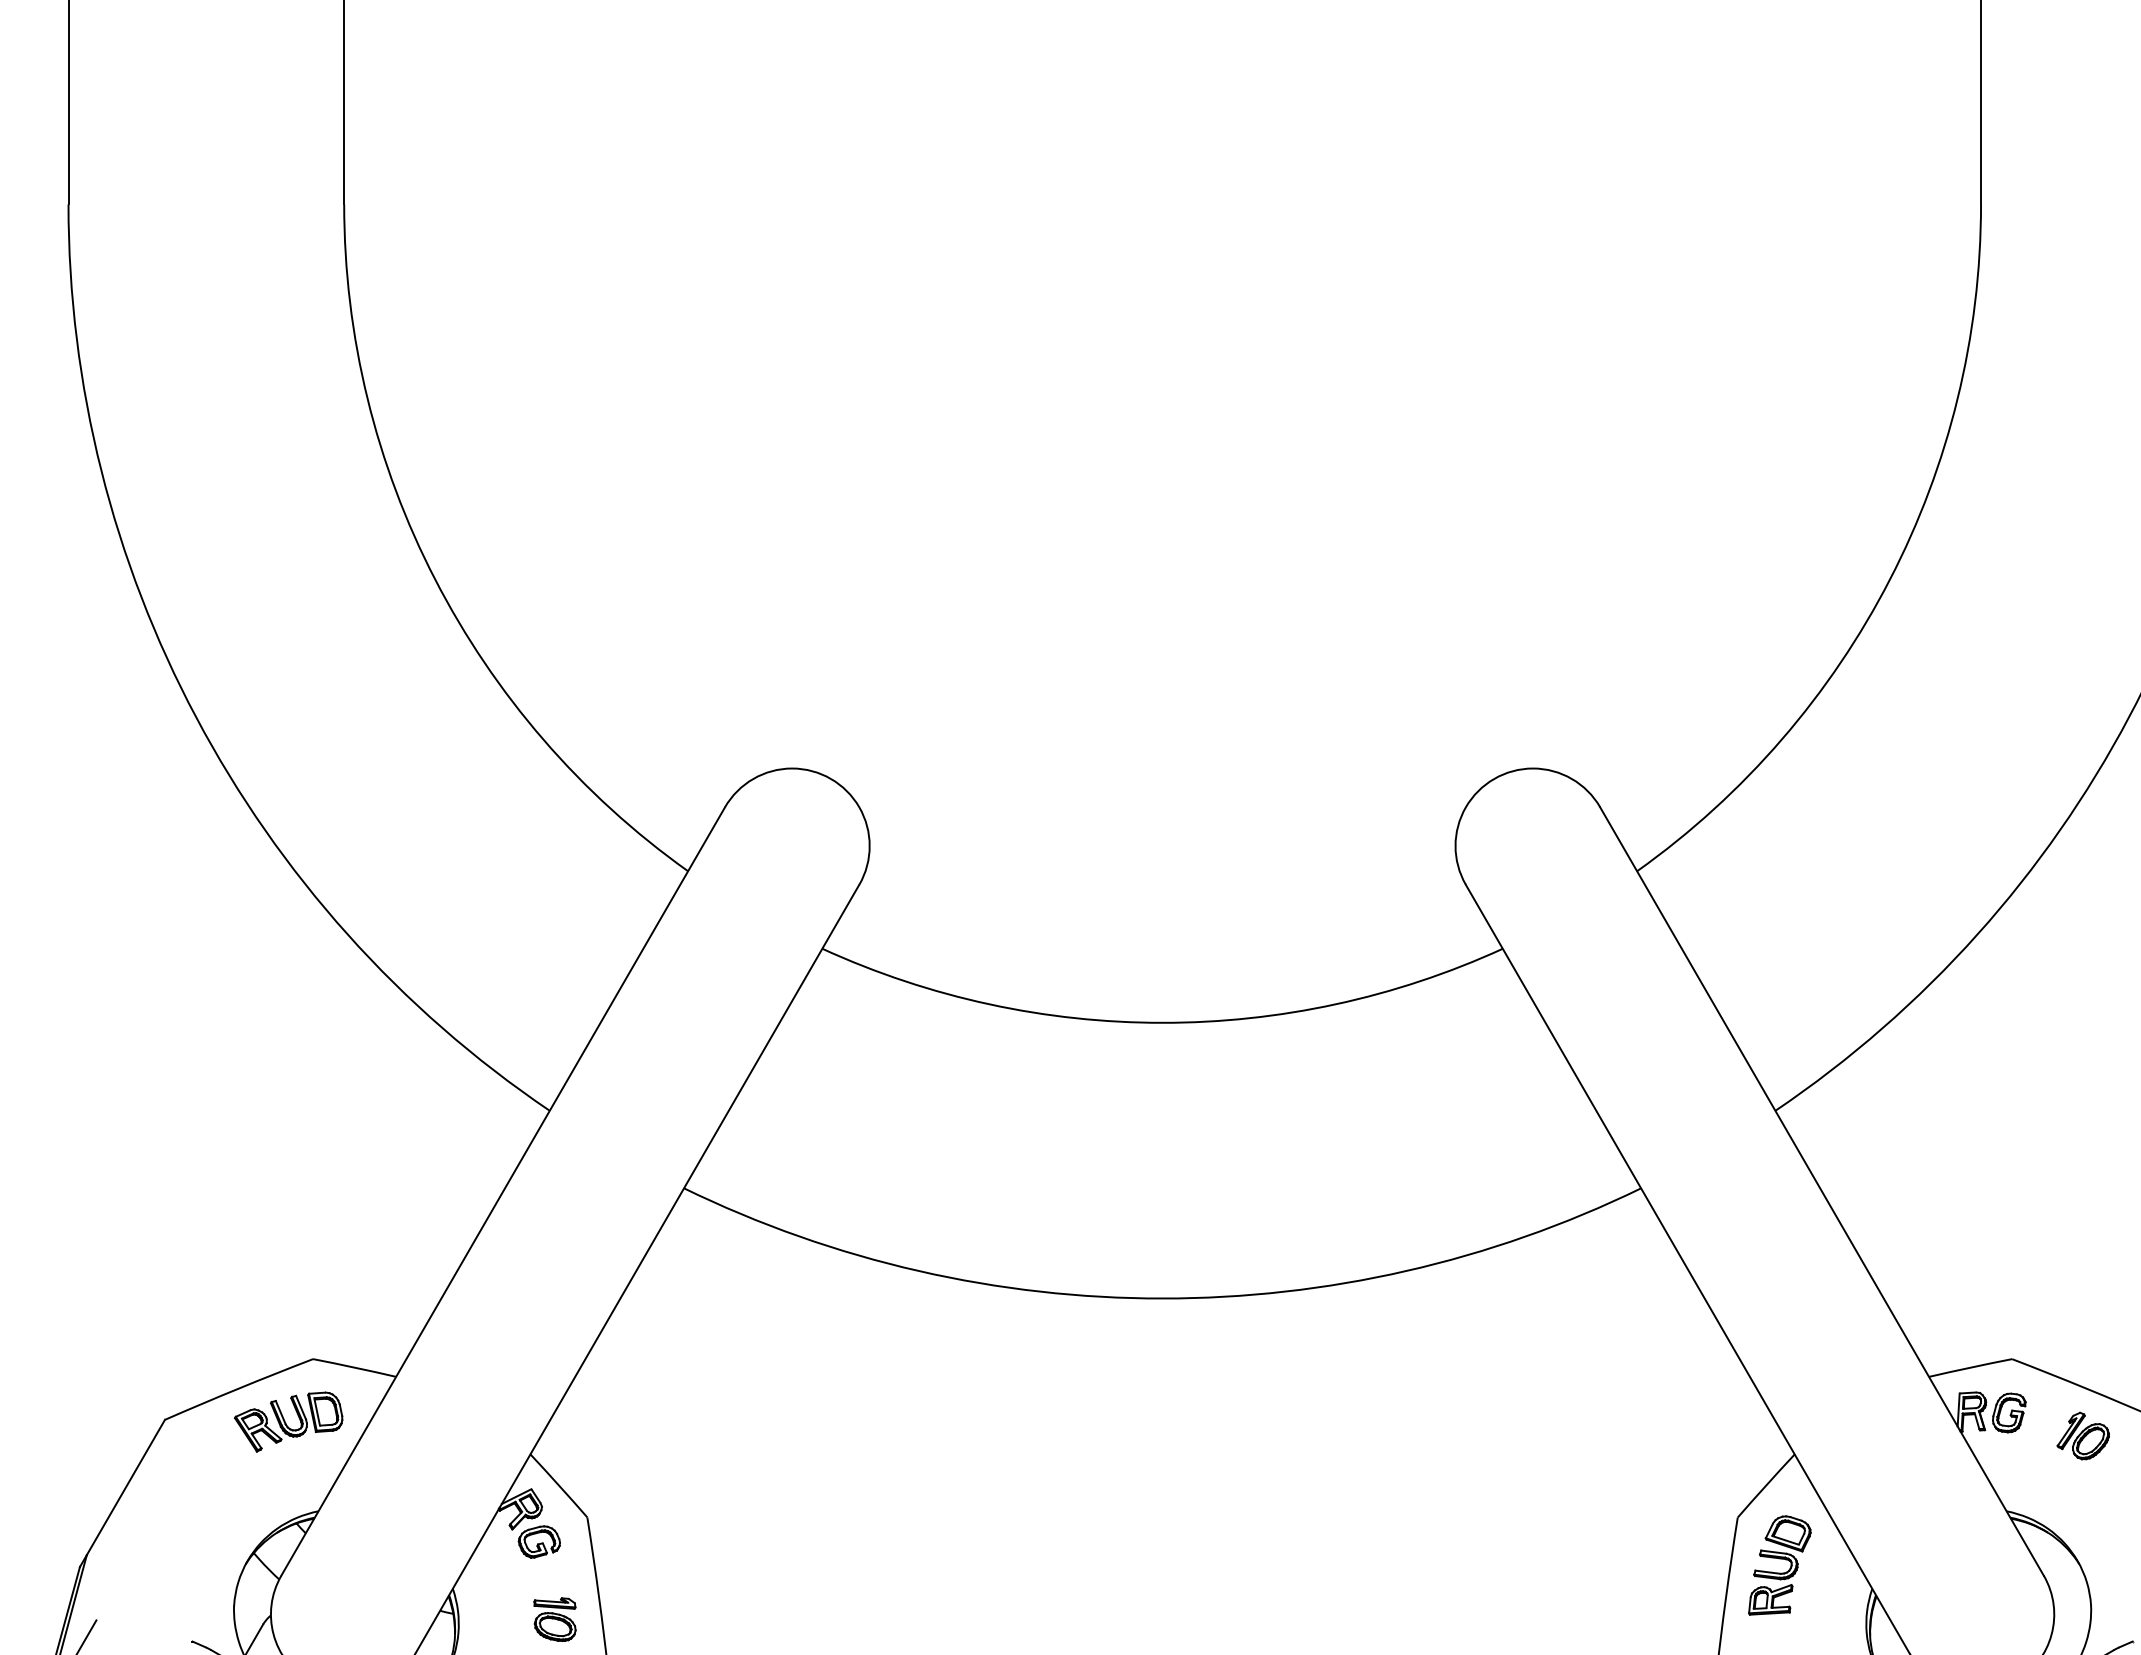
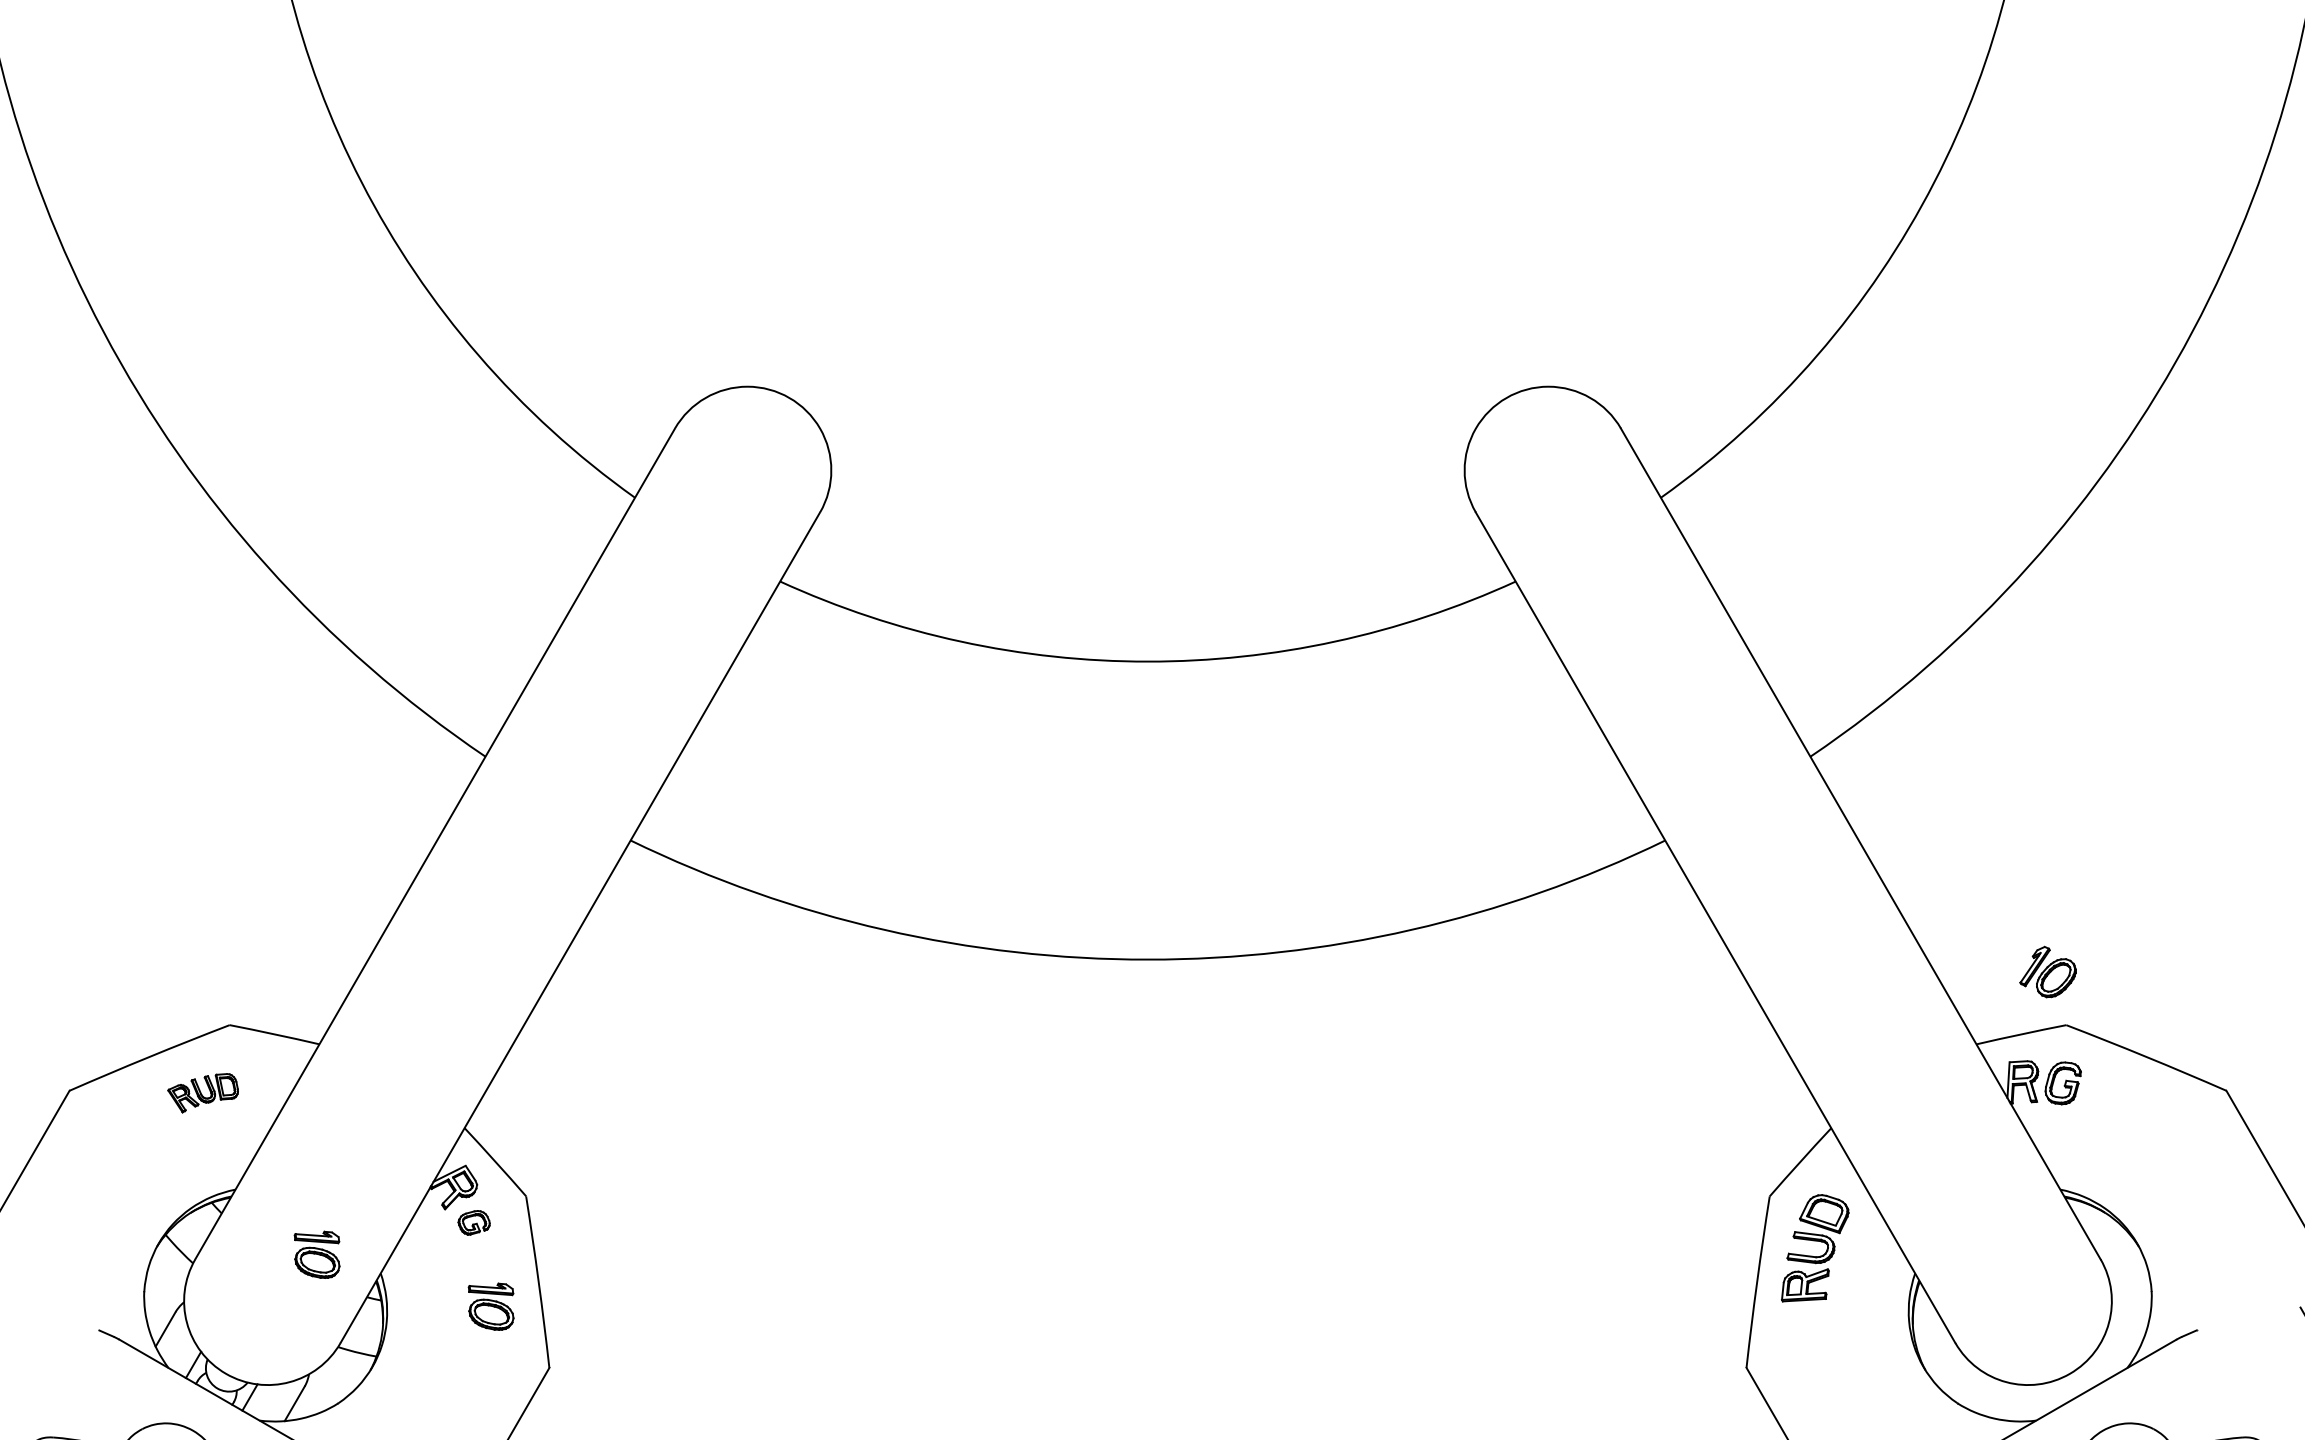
part: (288, 1421) -> (203, 1092), size x0.6
part: (2082, 1435) -> (2047, 971), moved
part: (538, 1541) -> (473, 1222), size x0.7
part: (393, 1571) -> (316, 1254), added

